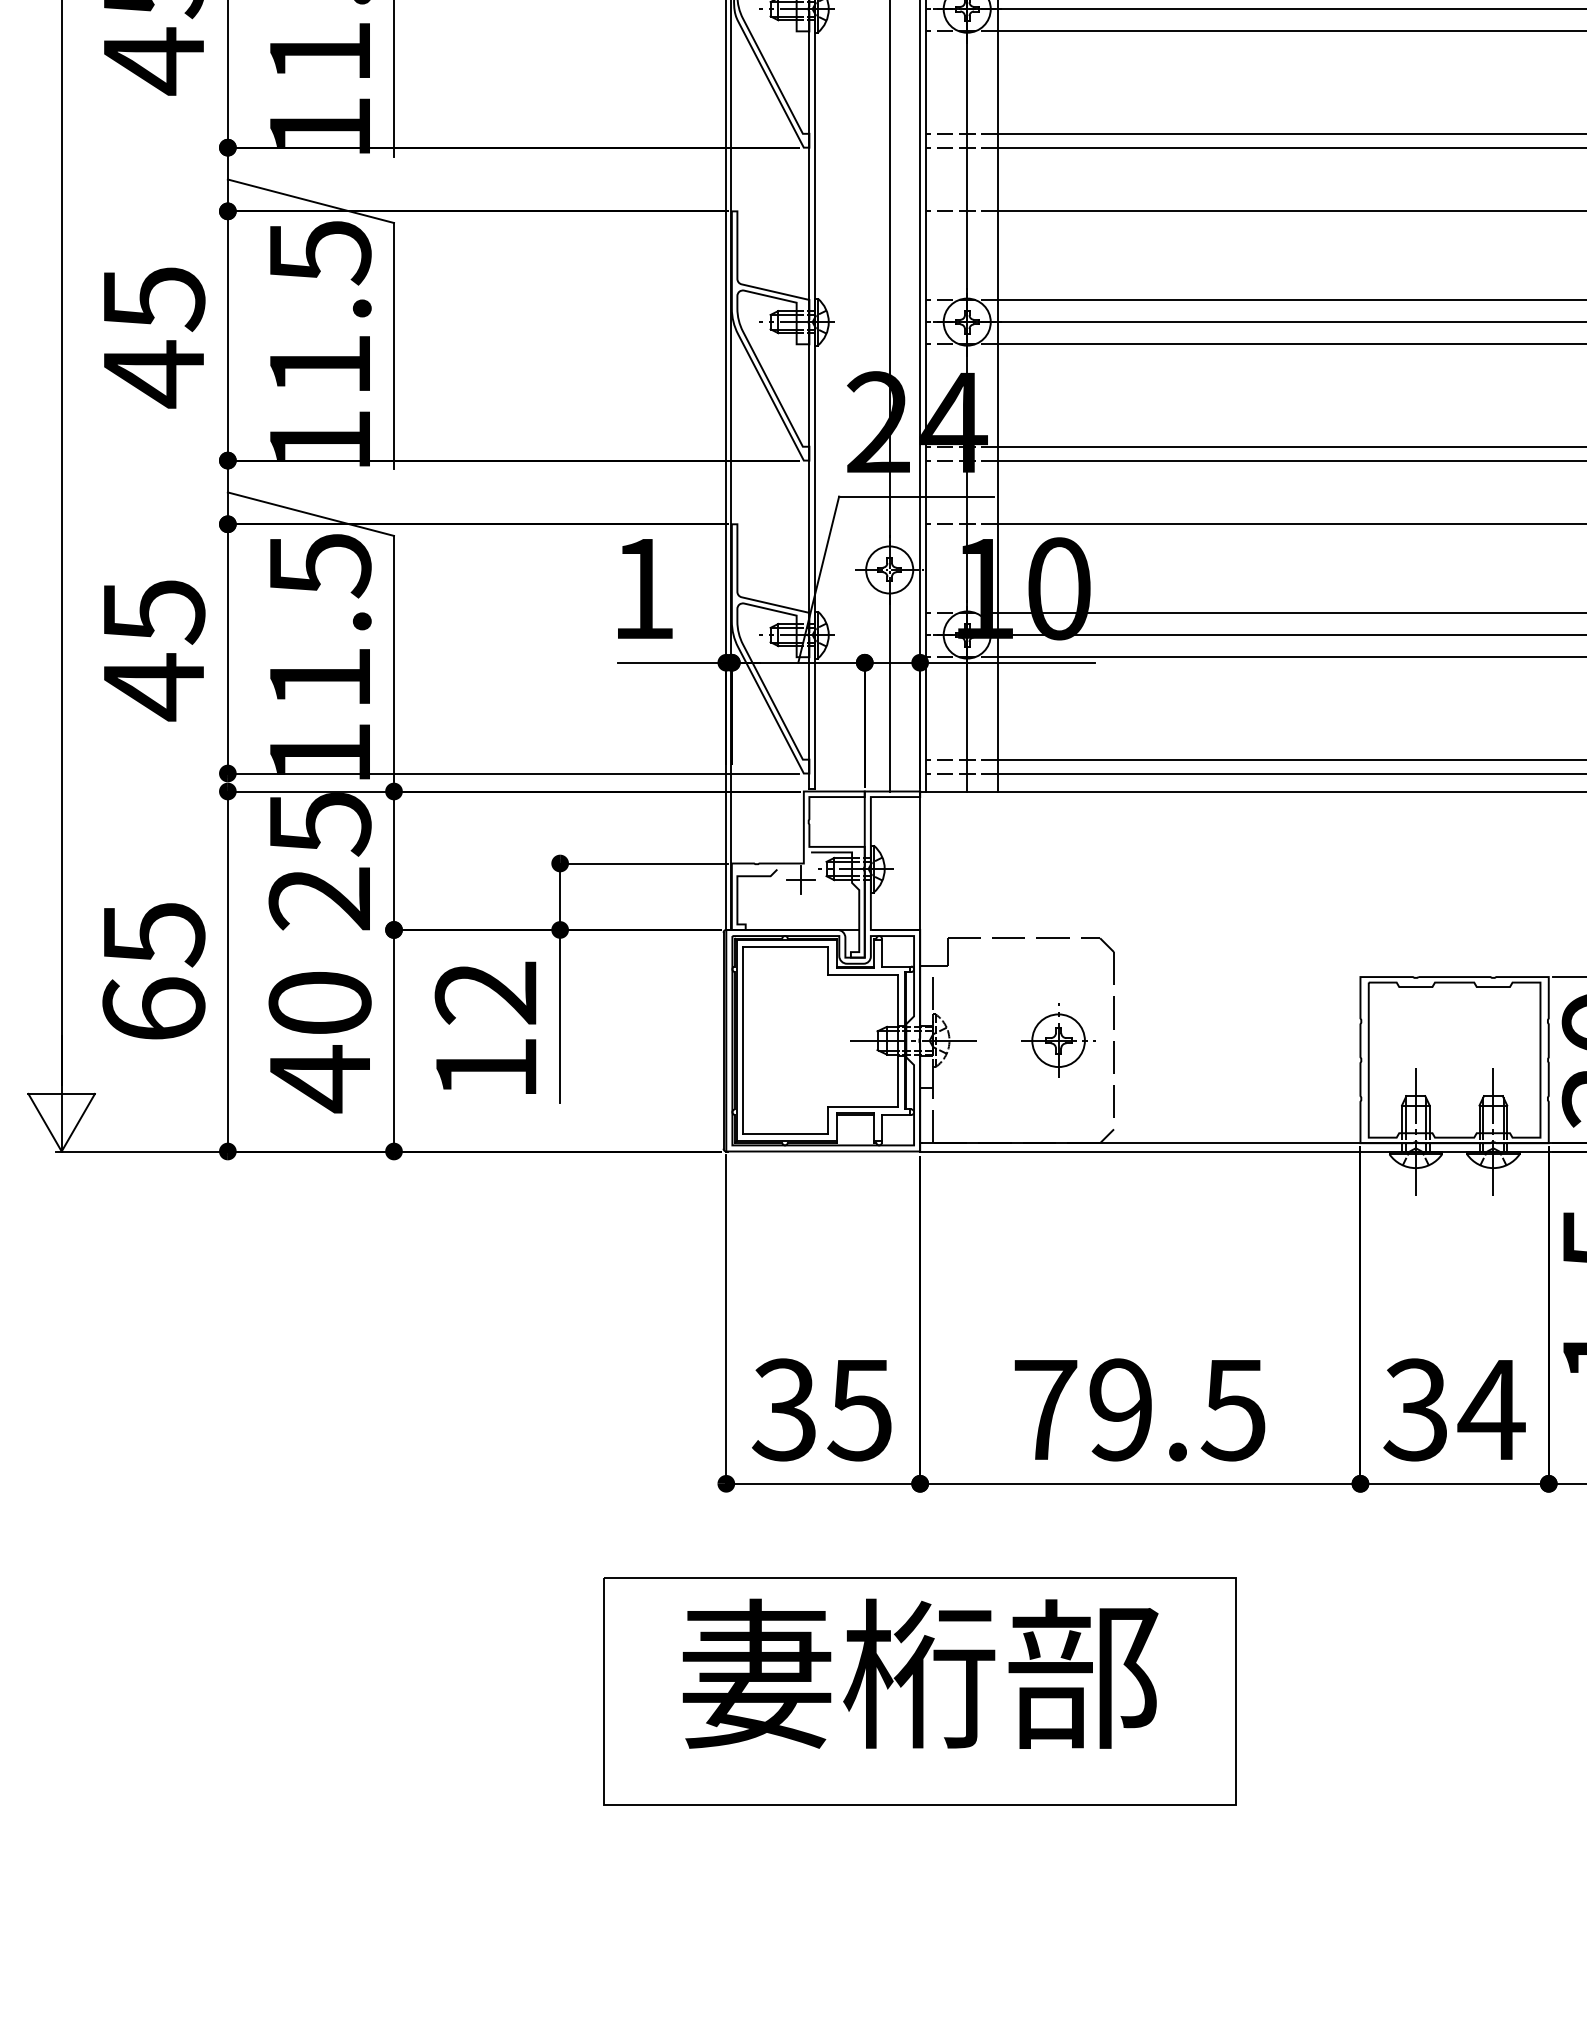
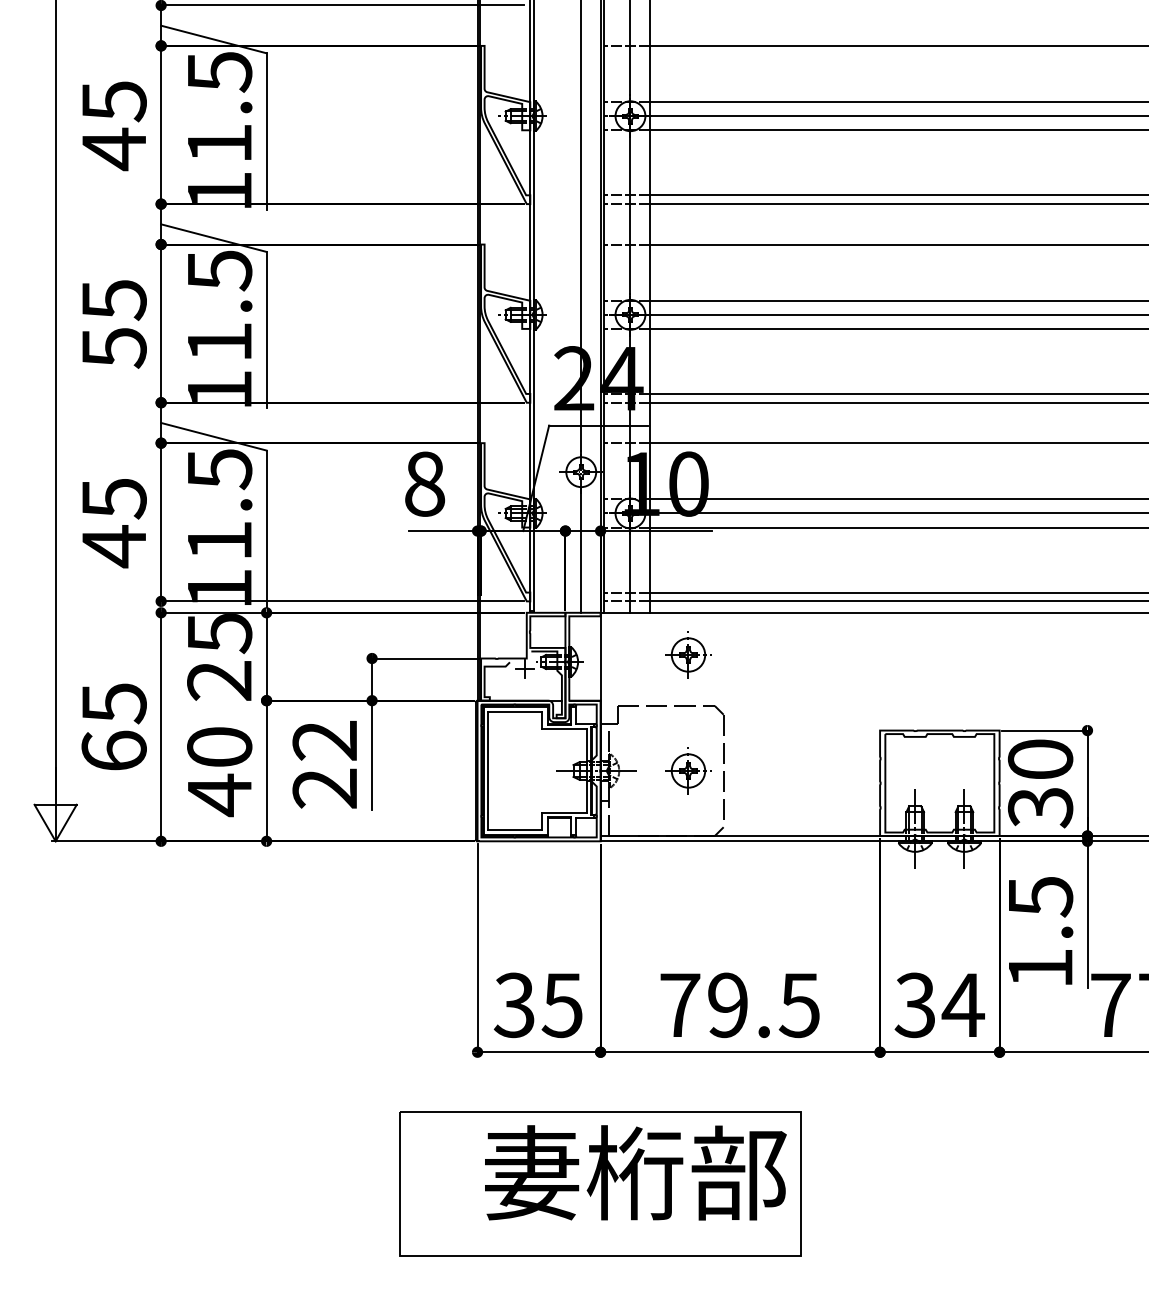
text: (154, 373) -> (114, 347), 45 -> 55
text: (644, 587) -> (425, 483), 1 -> 8
part: (1058, 857) -> (688, 654), added
text: (485, 1068) -> (324, 788), 12 -> 22
text: (920, 1673) -> (635, 1172), moved

